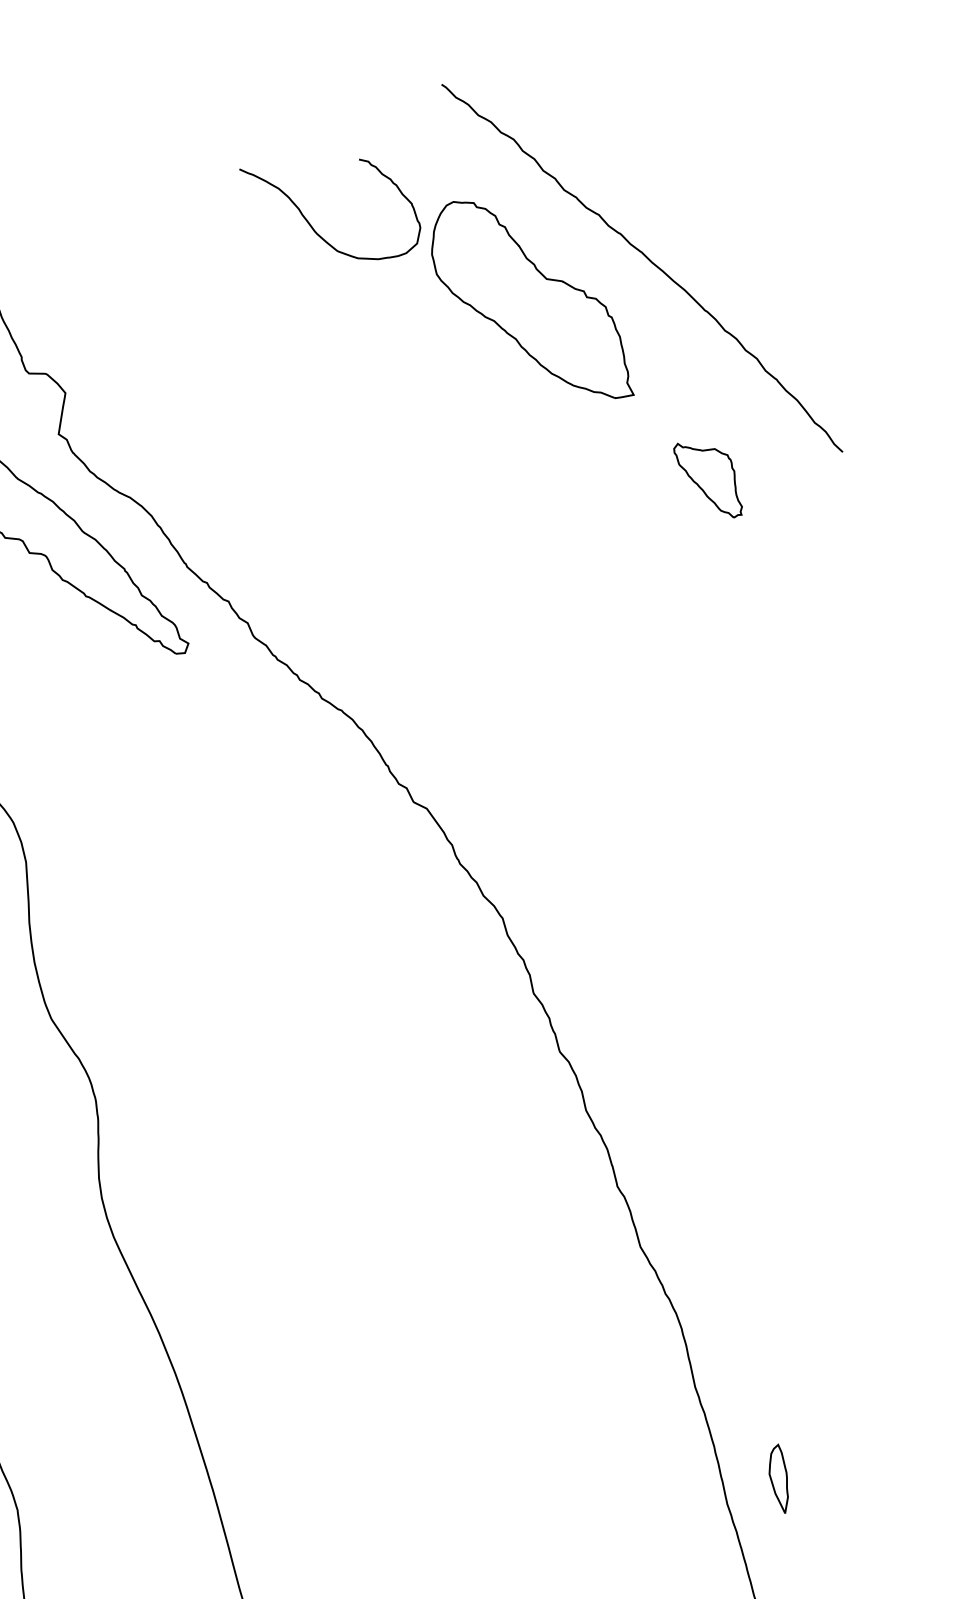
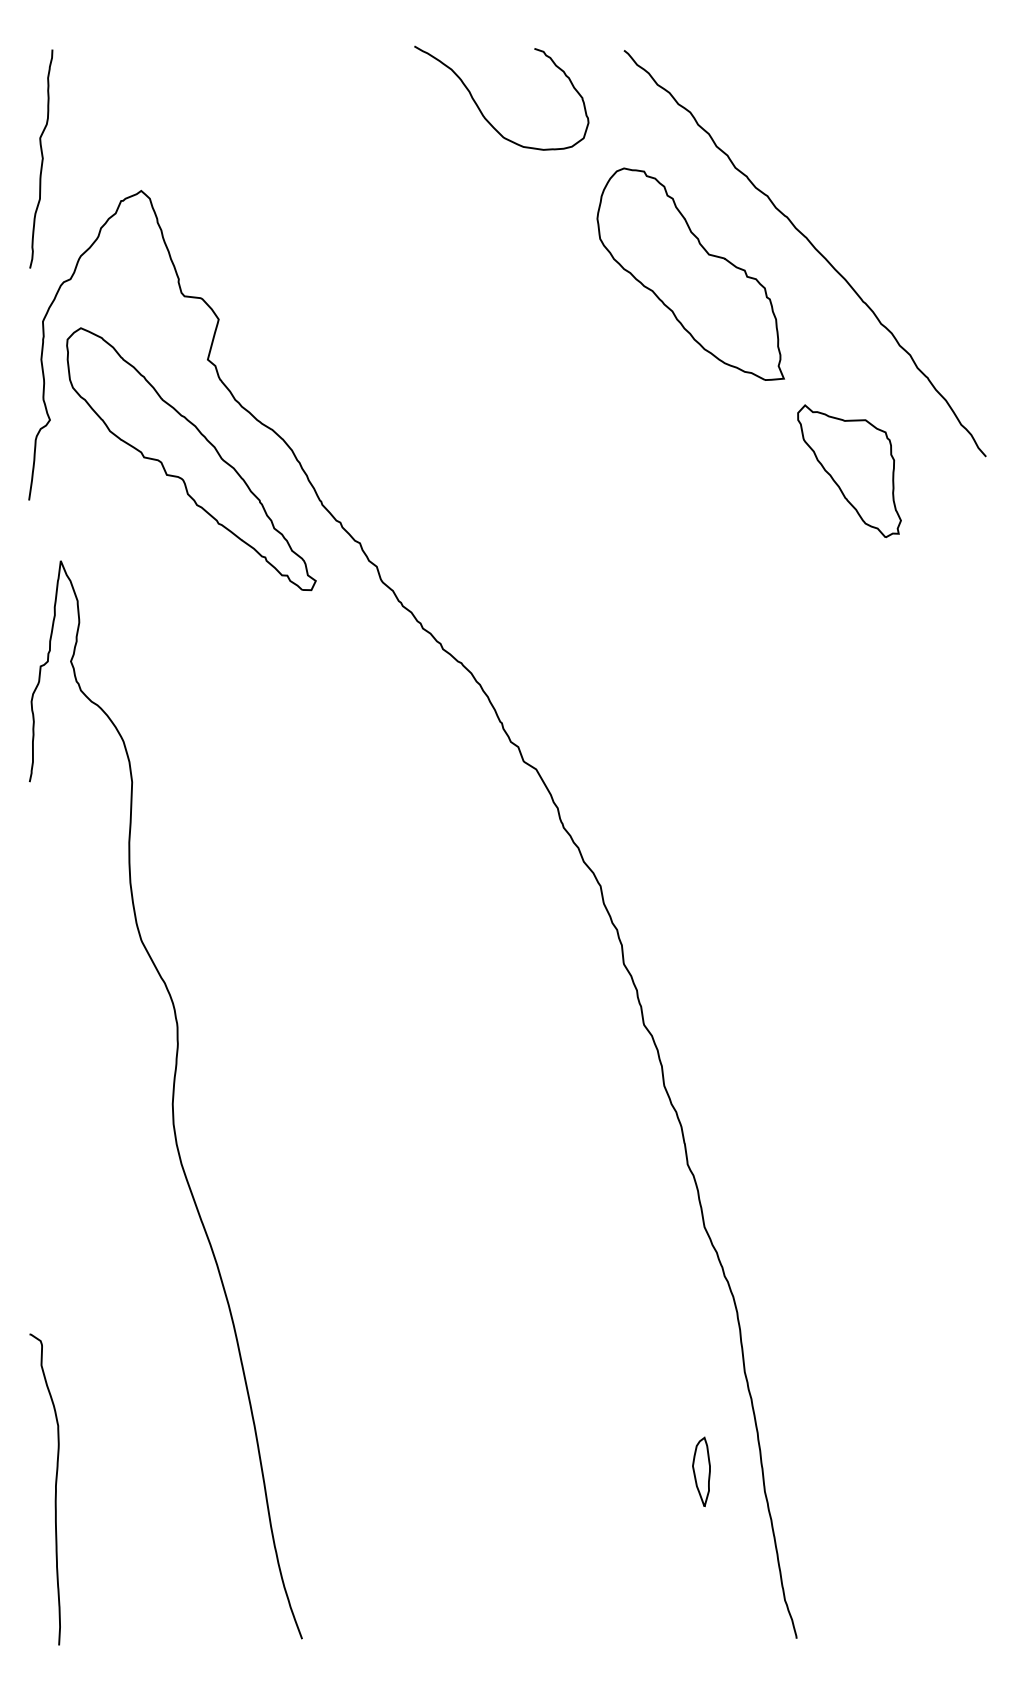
curve: (312, 226) -> (481, 110), moved
part: (708, 480) -> (849, 471), size x1.67
part: (778, 1478) -> (701, 1471), moved

